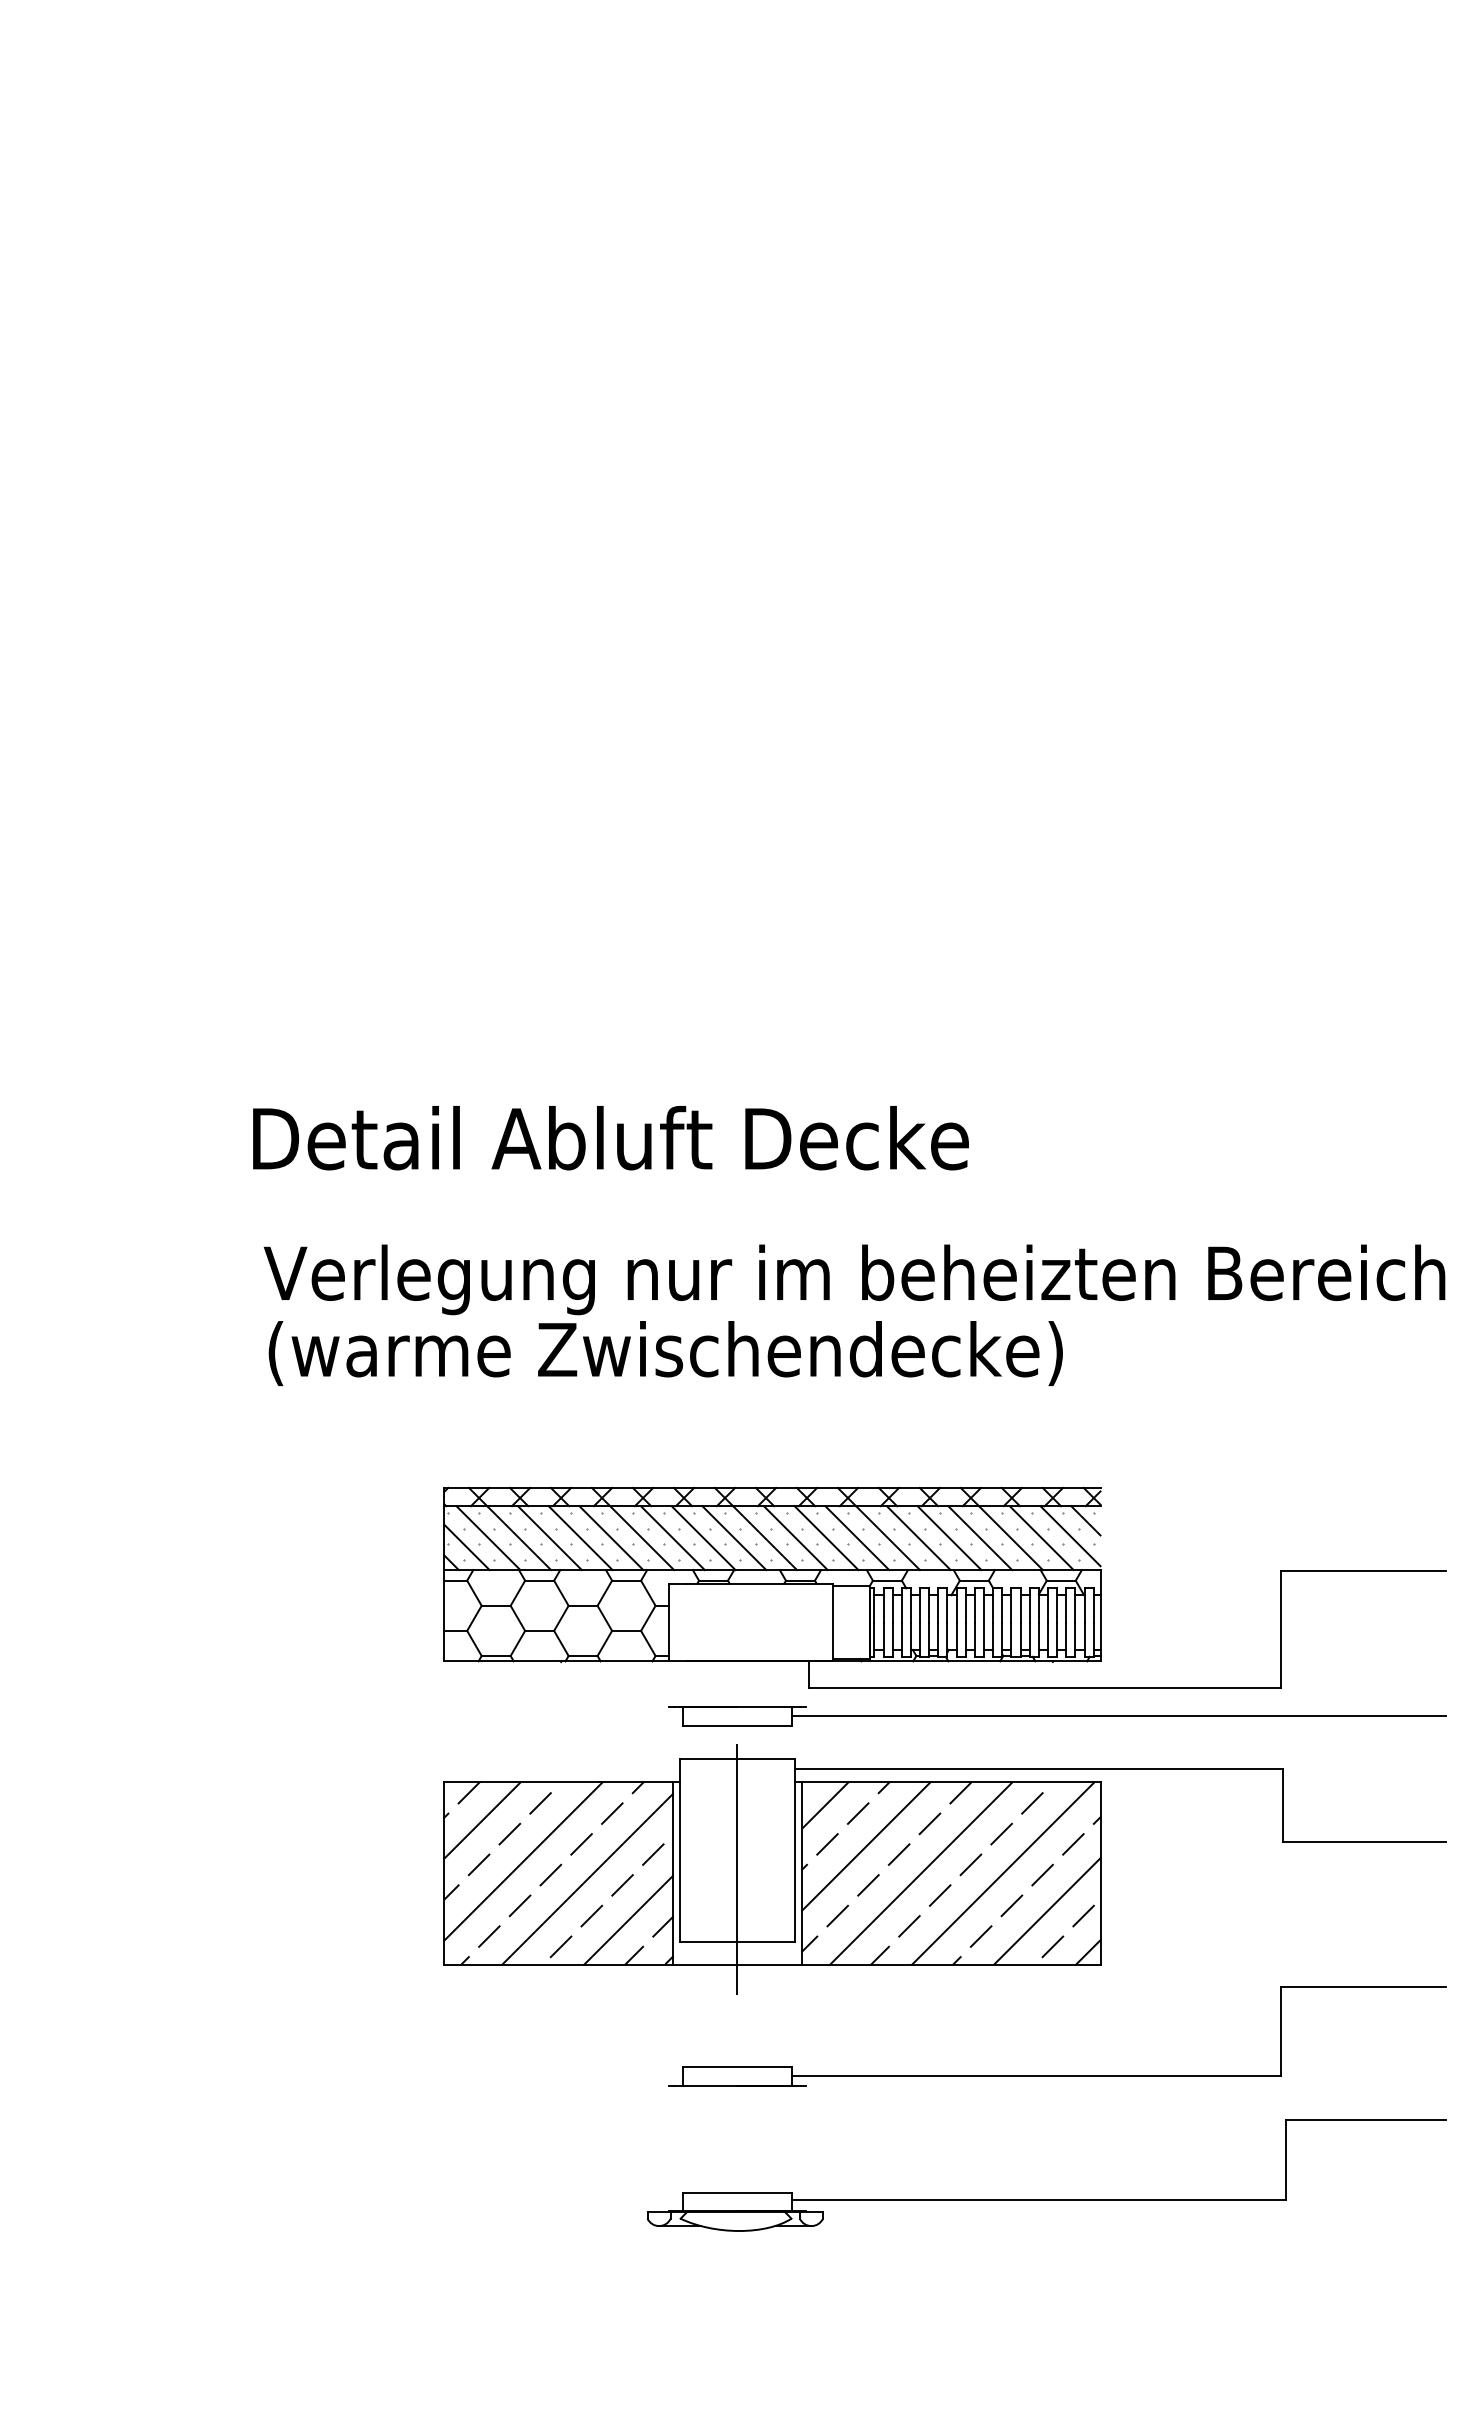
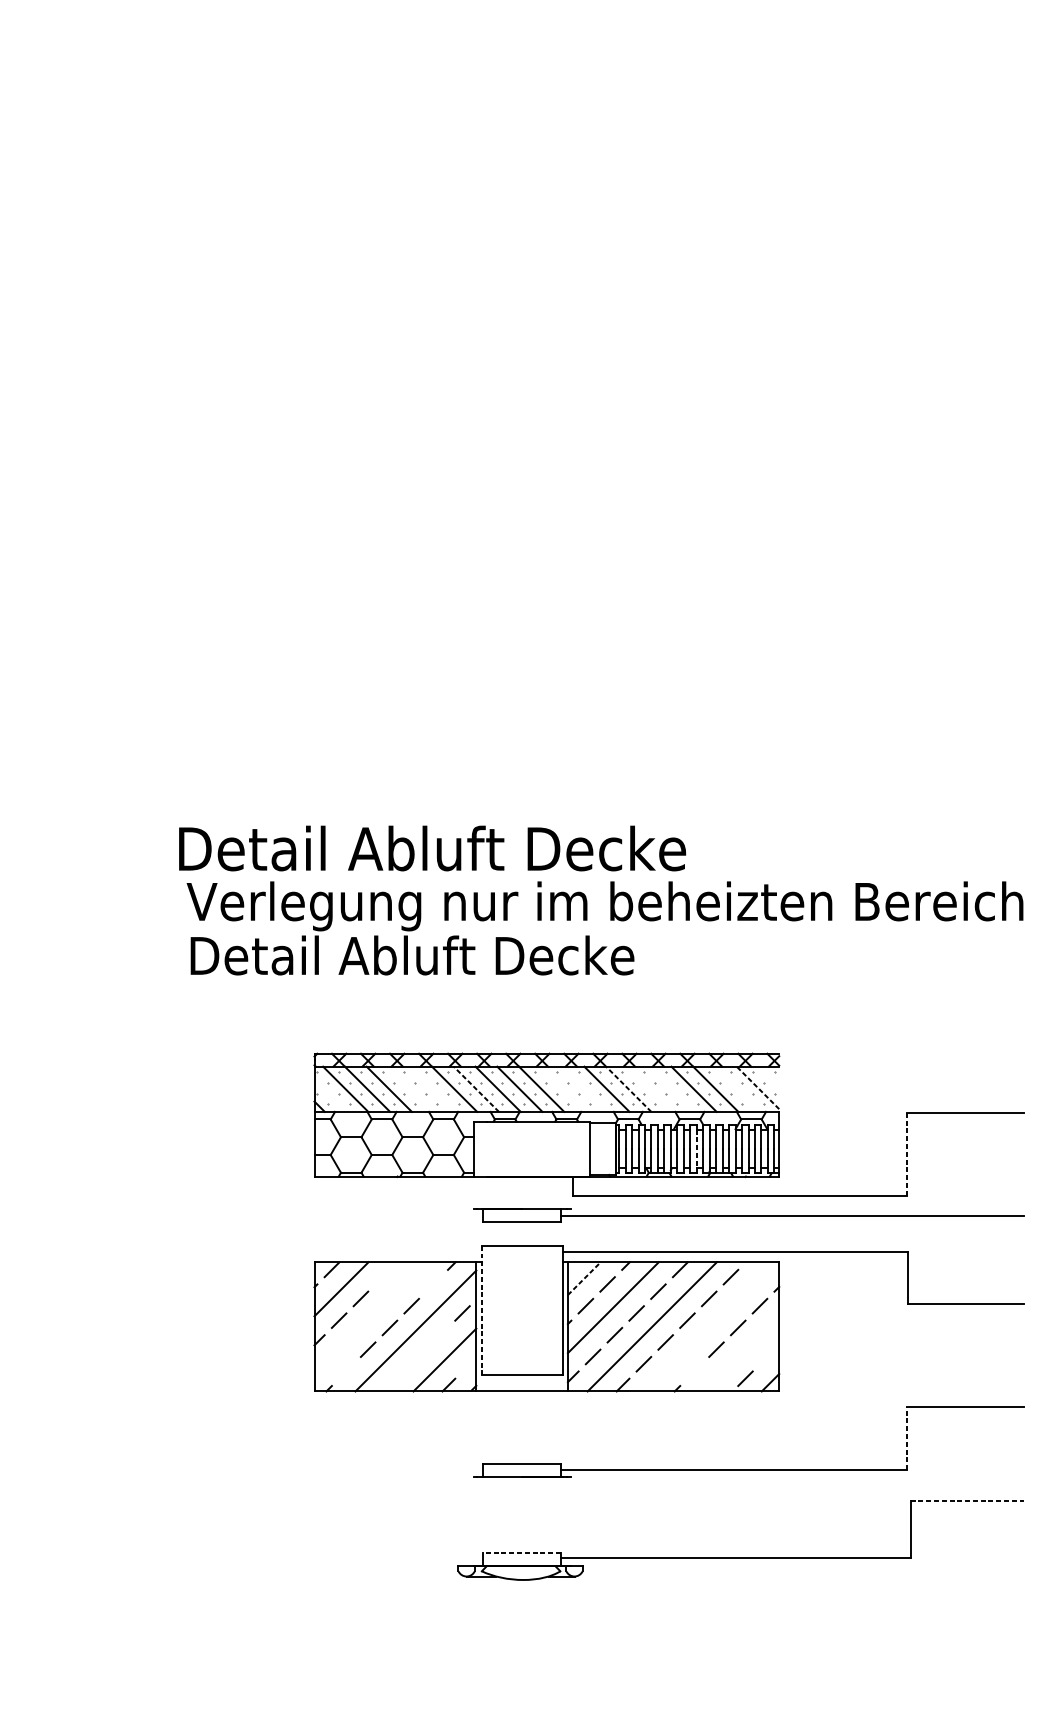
text: (610, 1138) -> (432, 848), moved
text: (665, 1353) -> (471, 958), (warme Zwischendecke) -> Detail Abluft Decke
line: (1085, 1520) -> (768, 1076), removed
line: (1070, 1535) -> (757, 1087), solid -> dashed
line: (672, 1537) -> (476, 1088), solid -> dashed
line: (887, 1537) -> (628, 1088), solid -> dashed
line: (580, 1538) -> (410, 1089), removed
line: (611, 1538) -> (432, 1089), removed
line: (795, 1538) -> (563, 1089), removed
line: (826, 1538) -> (585, 1089), removed
line: (918, 1538) -> (650, 1089), removed
line: (949, 1538) -> (672, 1089), removed
line: (1041, 1538) -> (737, 1089), removed
line: (466, 1547) -> (330, 1095), removed
line: (984, 1623) -> (697, 1149), solid -> dashed
line: (1280, 1629) -> (906, 1154), solid -> dashed
line: (540, 1803) -> (382, 1277), removed
line: (825, 1805) -> (584, 1278), solid -> dashed
line: (612, 1813) -> (433, 1284), removed
line: (680, 1850) -> (481, 1310), solid -> dashed
line: (523, 1861) -> (370, 1318), removed
line: (737, 1869) -> (522, 1323), removed
line: (1002, 1873) -> (709, 1326), removed
line: (622, 1885) -> (440, 1335), removed
line: (1046, 1911) -> (740, 1353), removed
line: (591, 1915) -> (418, 1356), removed
line: (1083, 1915) -> (767, 1356), removed
line: (662, 1926) -> (469, 1364), removed
line: (489, 1936) -> (346, 1371), removed
line: (980, 1936) -> (694, 1371), removed
line: (560, 1946) -> (396, 1378), removed
line: (1280, 2031) -> (906, 1438), solid -> dashed
line: (1366, 2119) -> (967, 1501), solid -> dashed
line: (737, 2192) -> (522, 1552), solid -> dashed

